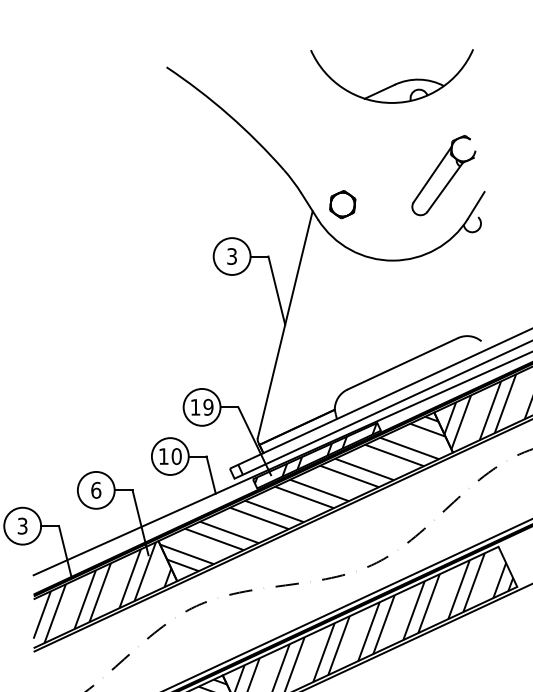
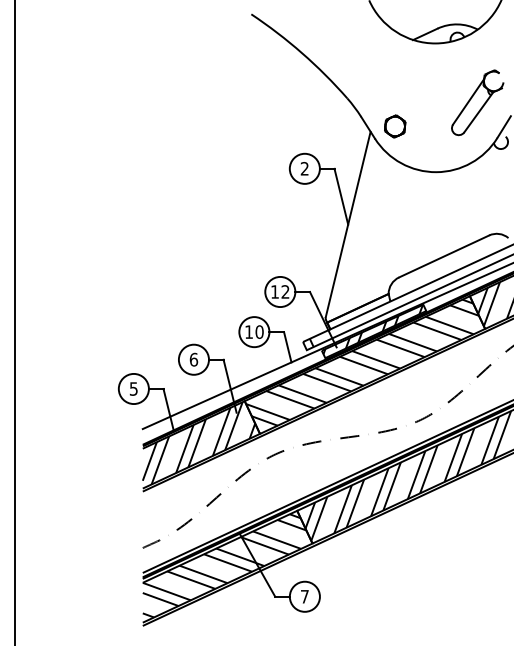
text: (231, 256) -> (304, 168), 3 -> 2
text: (208, 406) -> (285, 291), 19 -> 12
text: (22, 525) -> (133, 388), 3 -> 5

